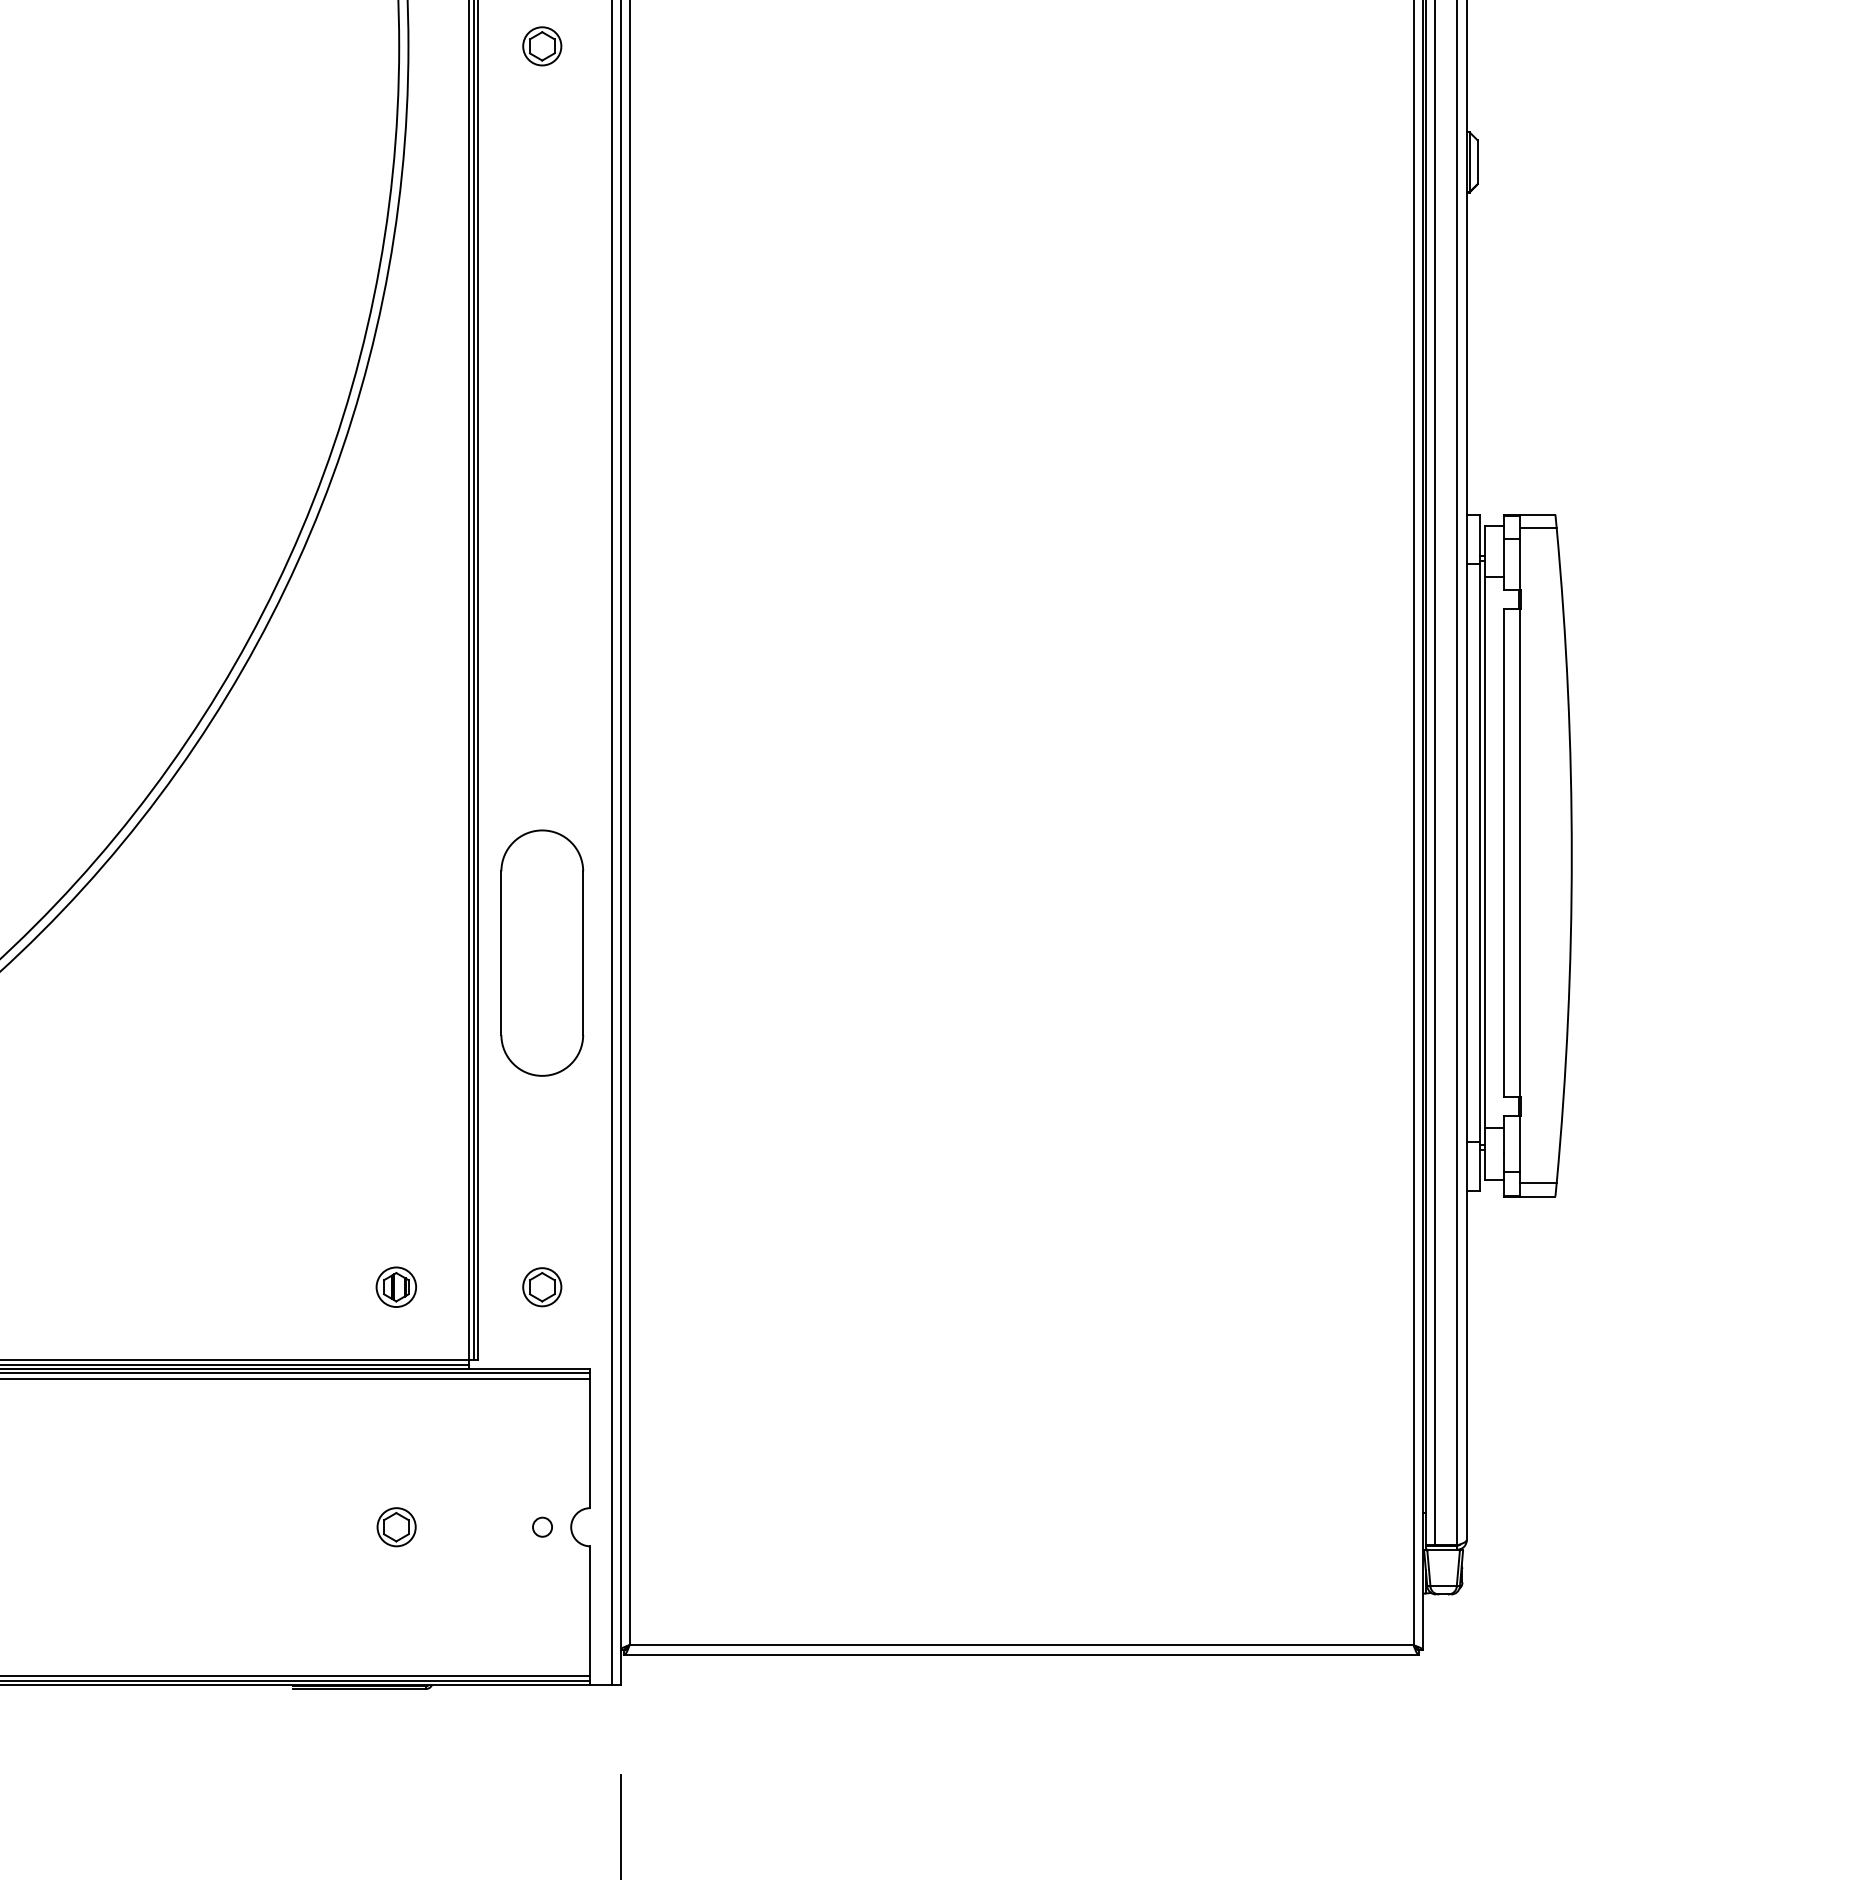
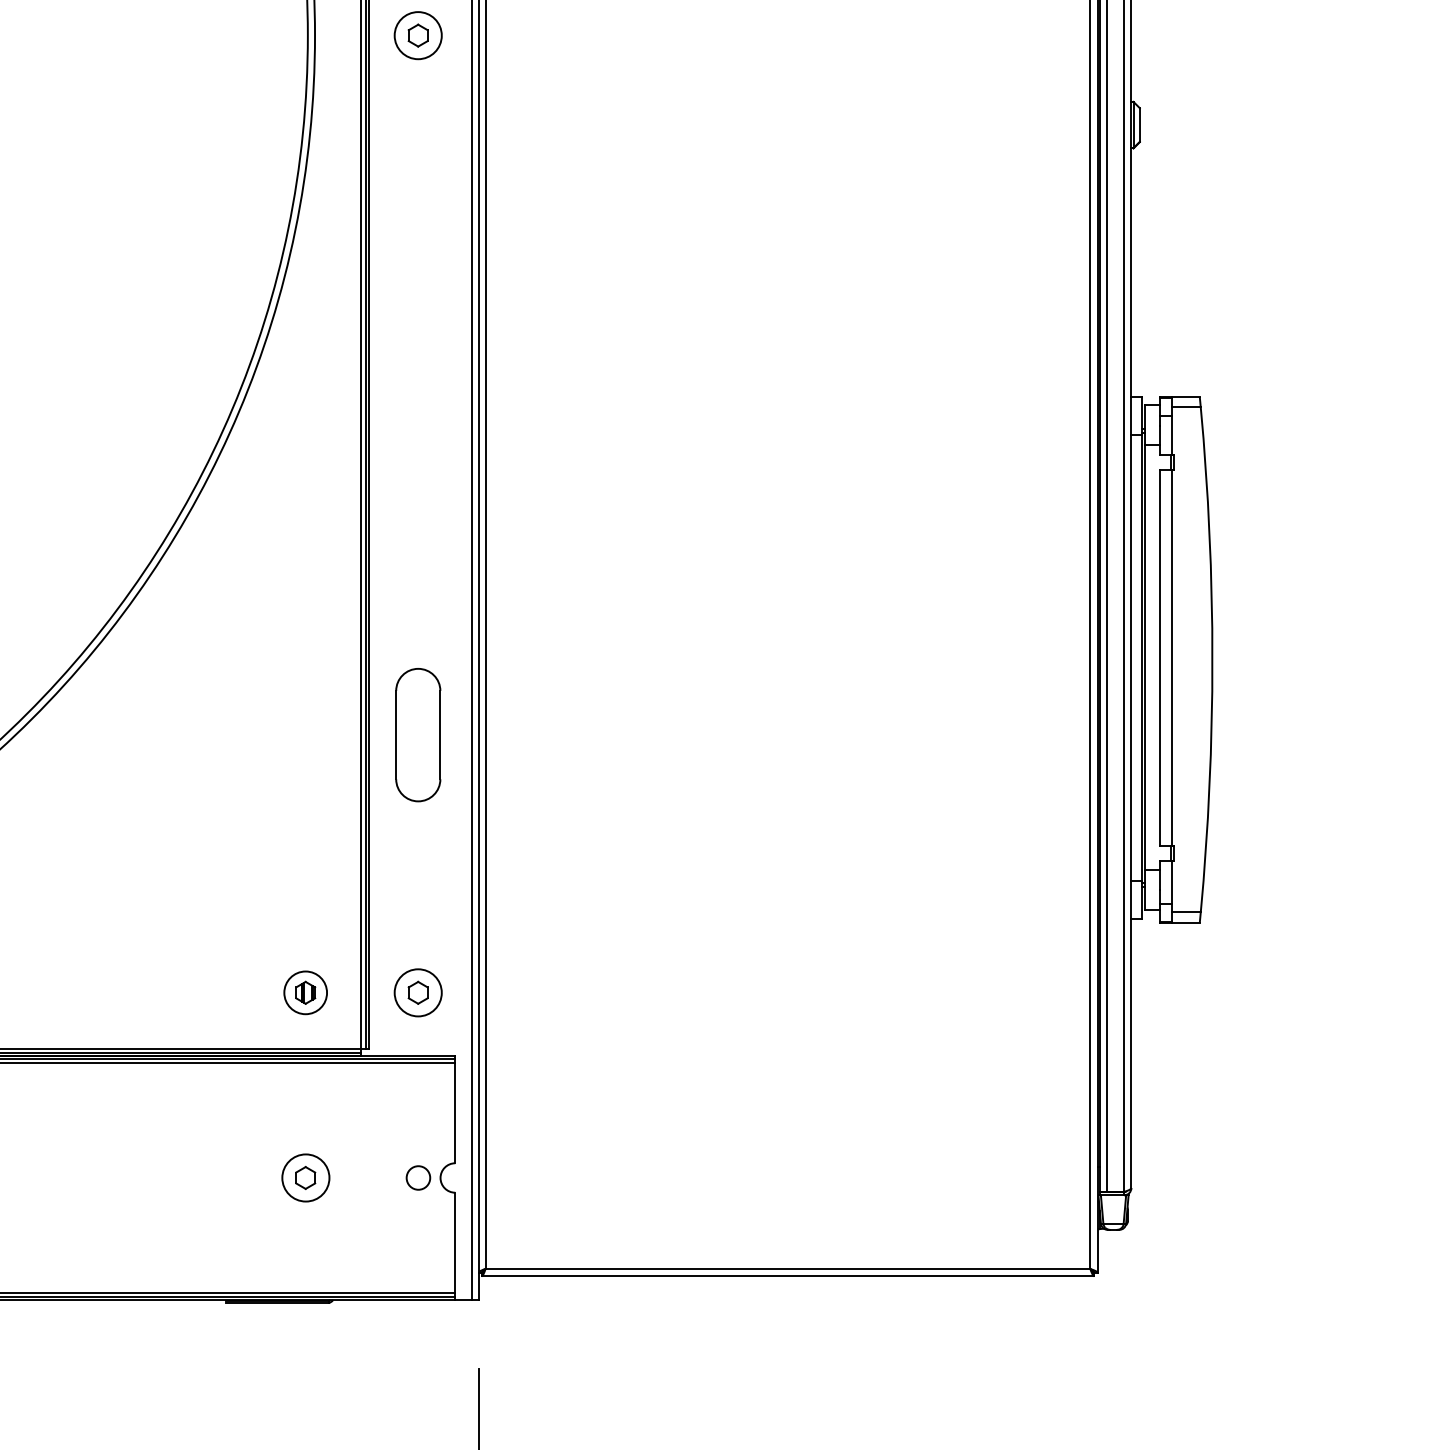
circle: (542, 46) -> (418, 35), size x1.6
part: (542, 952) -> (418, 734), size x0.7
circle: (396, 1287) -> (305, 993), size x1.4
circle: (542, 1287) -> (418, 993), size x1.6
circle: (542, 1526) -> (418, 1177), size x1.6
circle: (396, 1527) -> (305, 1178), size x1.6

